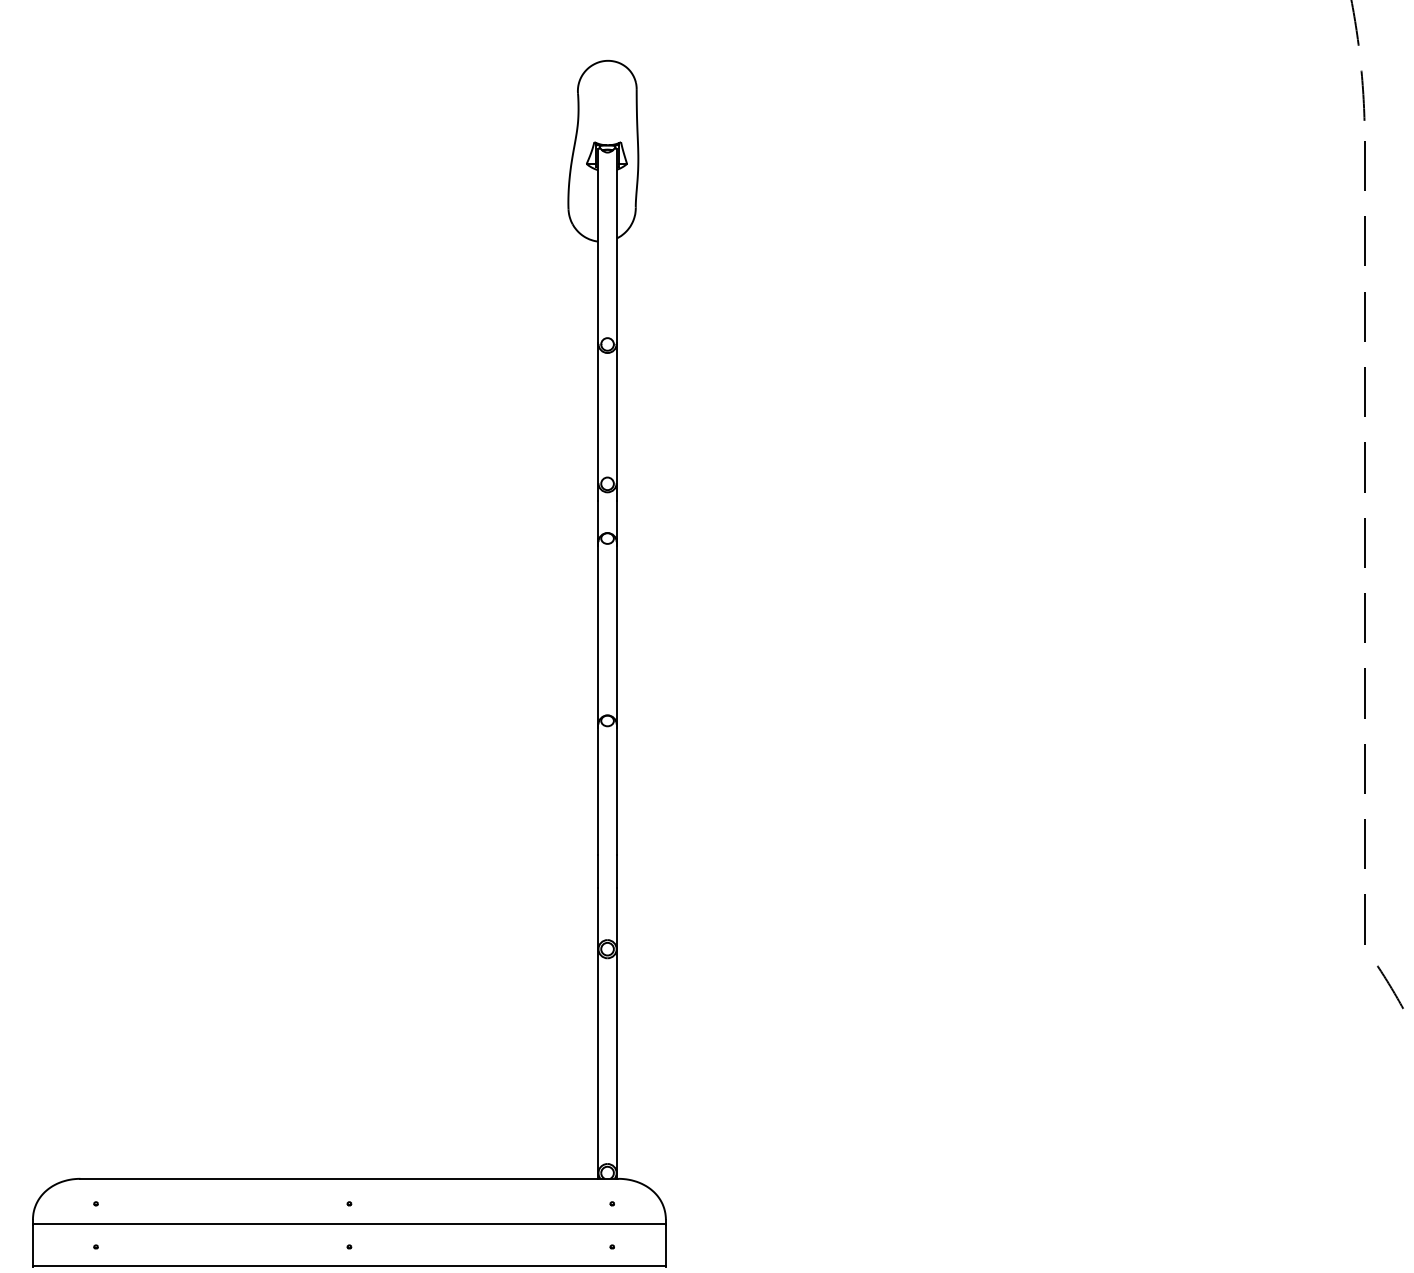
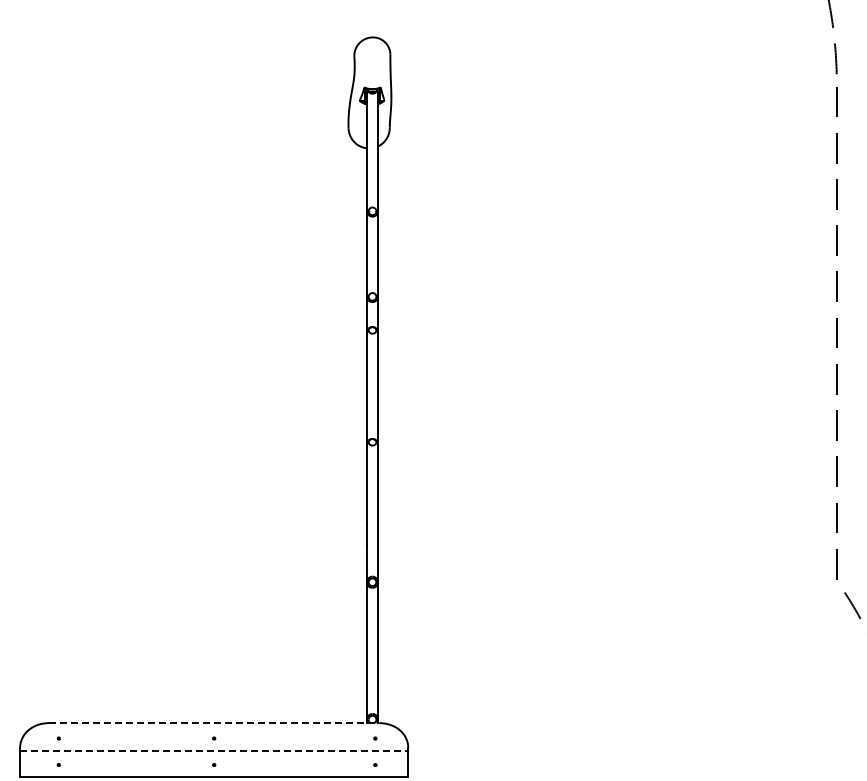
line: (349, 1179) -> (214, 723), solid -> dashed
line: (349, 1223) -> (214, 750), solid -> dashed

